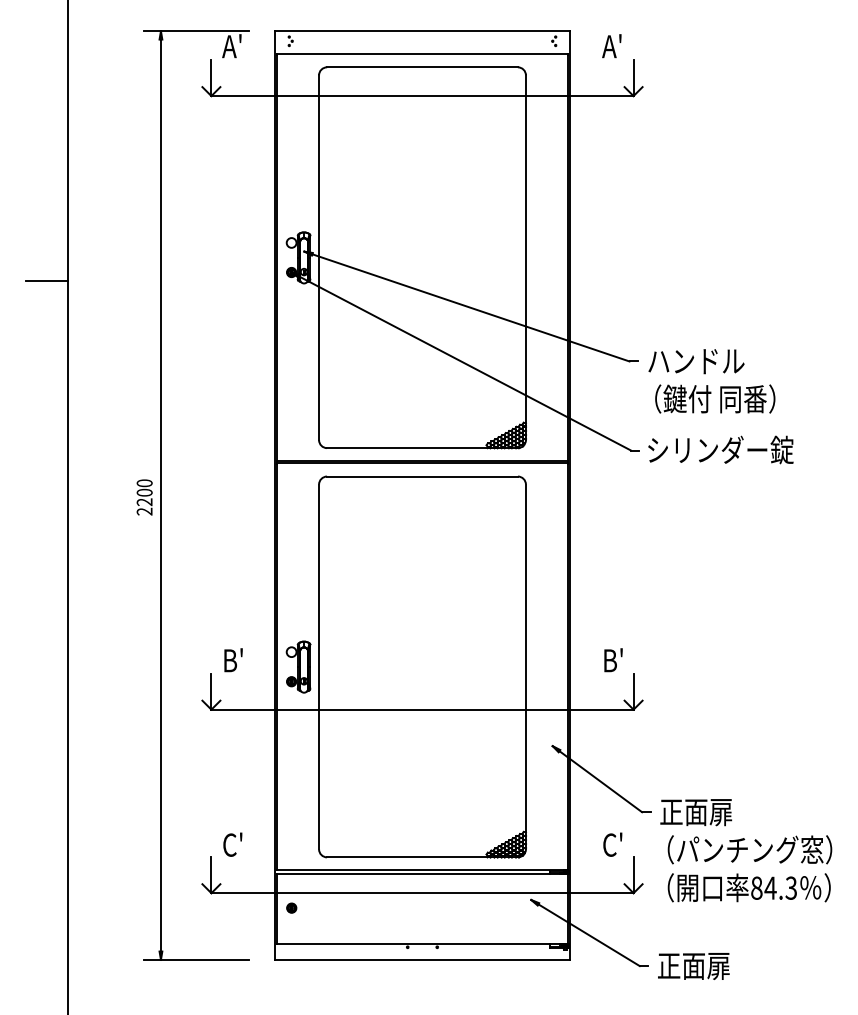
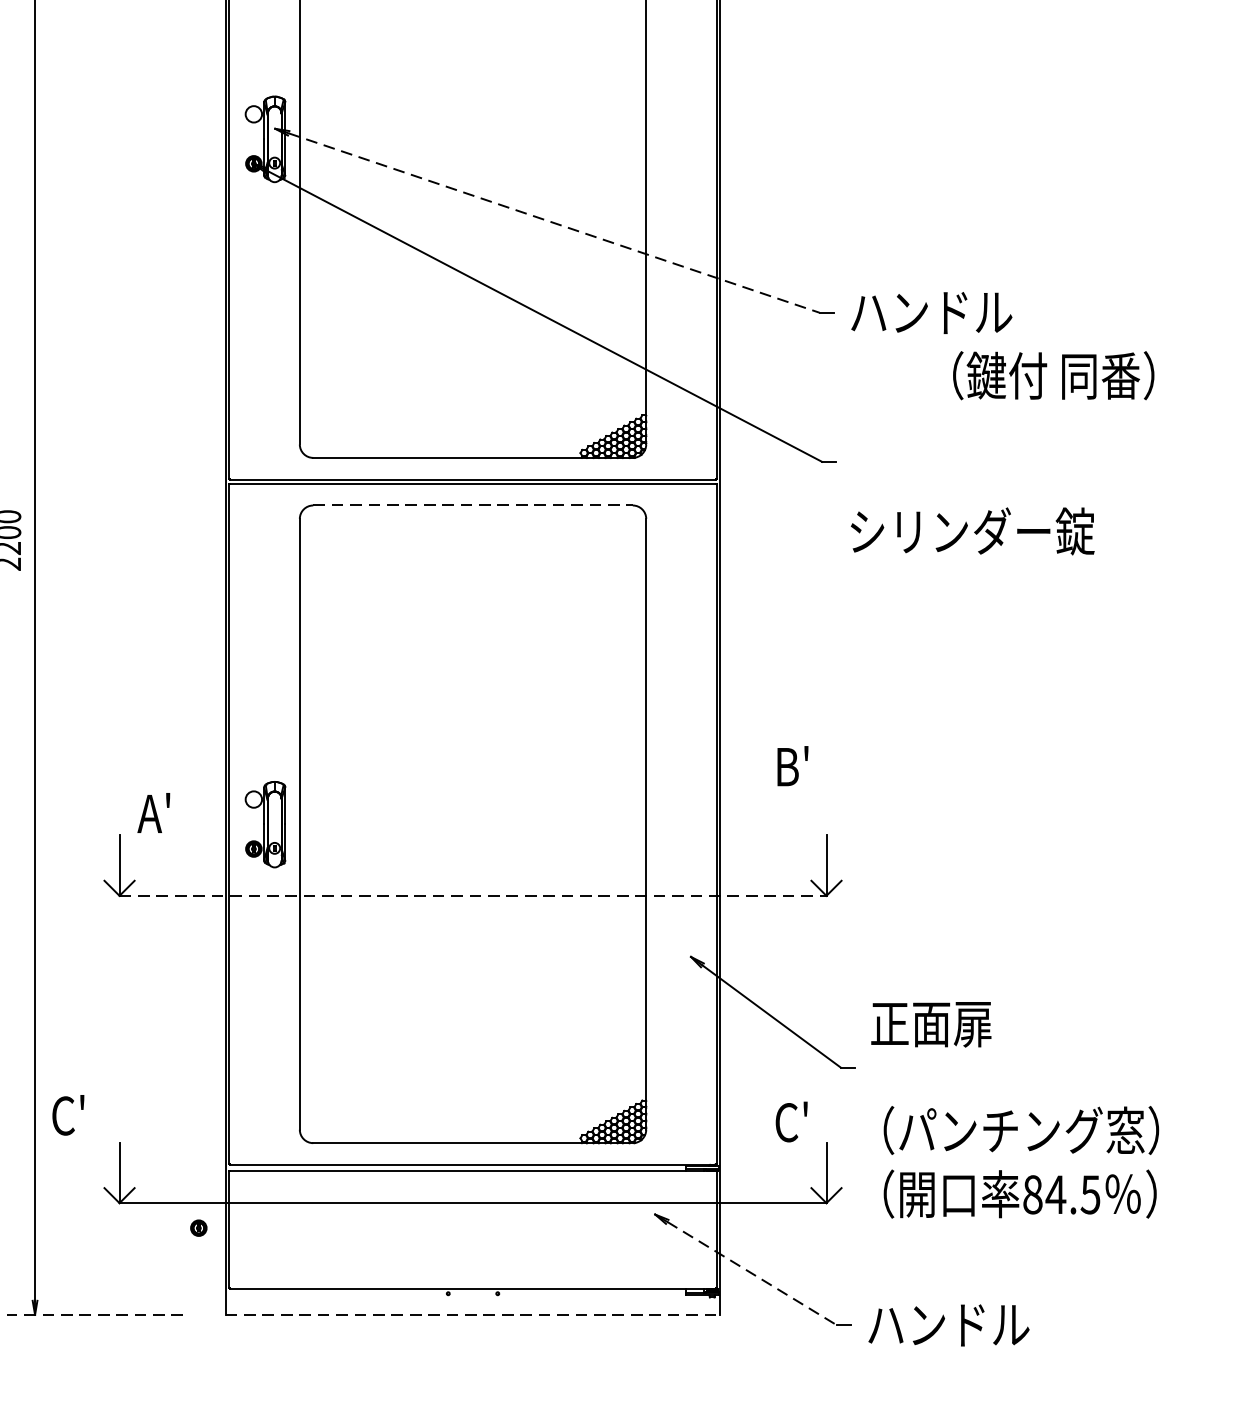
line: (471, 308) -> (555, 224), solid -> dashed
text: (715, 398) -> (1054, 374), moved
text: (720, 449) -> (972, 530), moved
line: (423, 476) -> (474, 505), solid -> dashed
text: (232, 660) -> (154, 813), B' -> A'
text: (613, 660) -> (792, 766), moved
line: (423, 709) -> (474, 895), solid -> dashed
text: (696, 812) -> (931, 1024), moved
text: (232, 844) -> (67, 1114), moved
text: (790, 887) -> (1089, 1193), 84.3 -> 84.5
part: (291, 907) -> (198, 1227), moved
line: (589, 935) -> (752, 1273), solid -> dashed
line: (196, 959) -> (94, 1314), solid -> dashed
line: (422, 959) -> (473, 1314), solid -> dashed
text: (706, 966) -> (948, 1325), 正面扉 -> ハンドル

